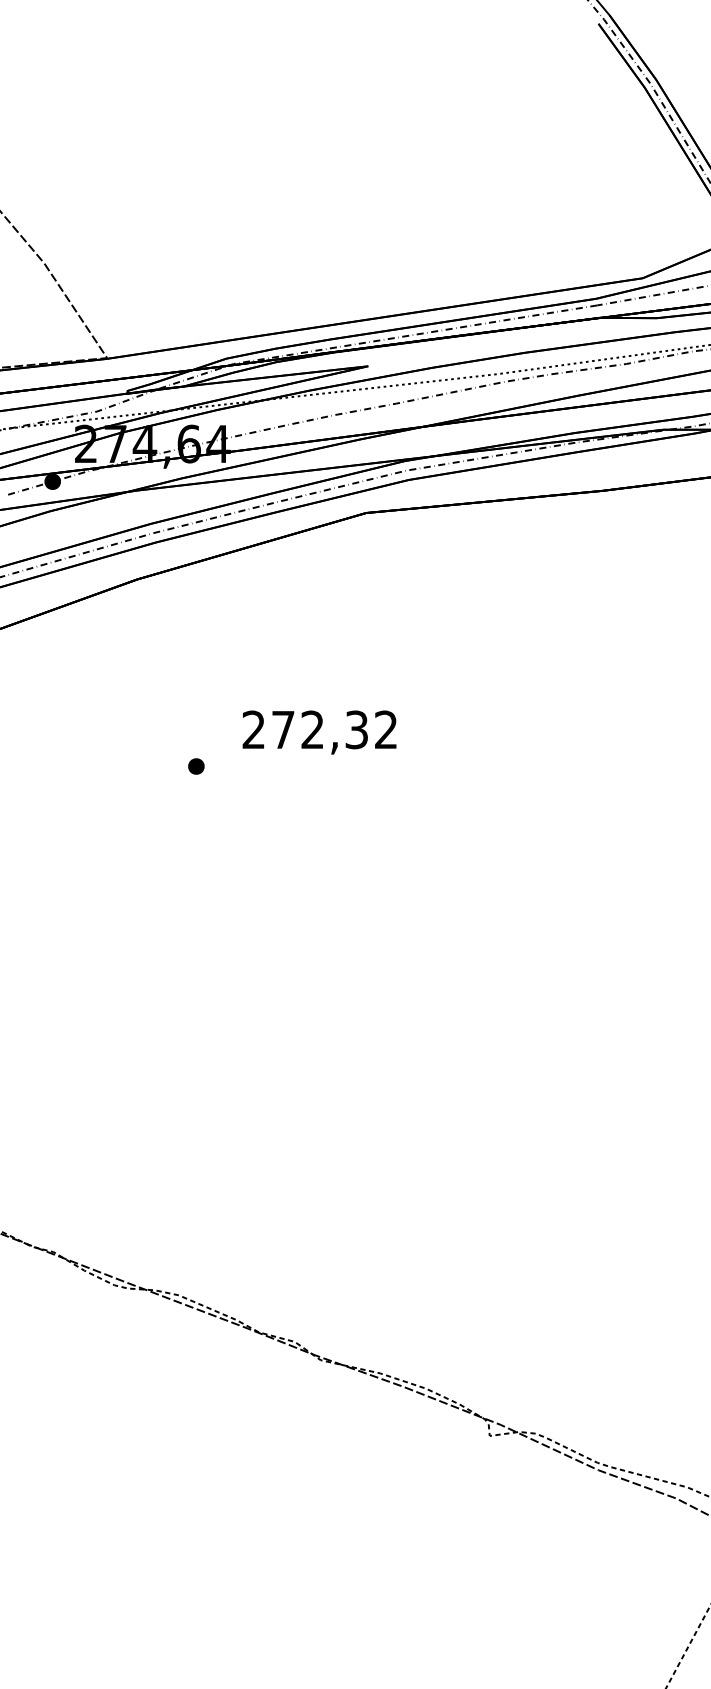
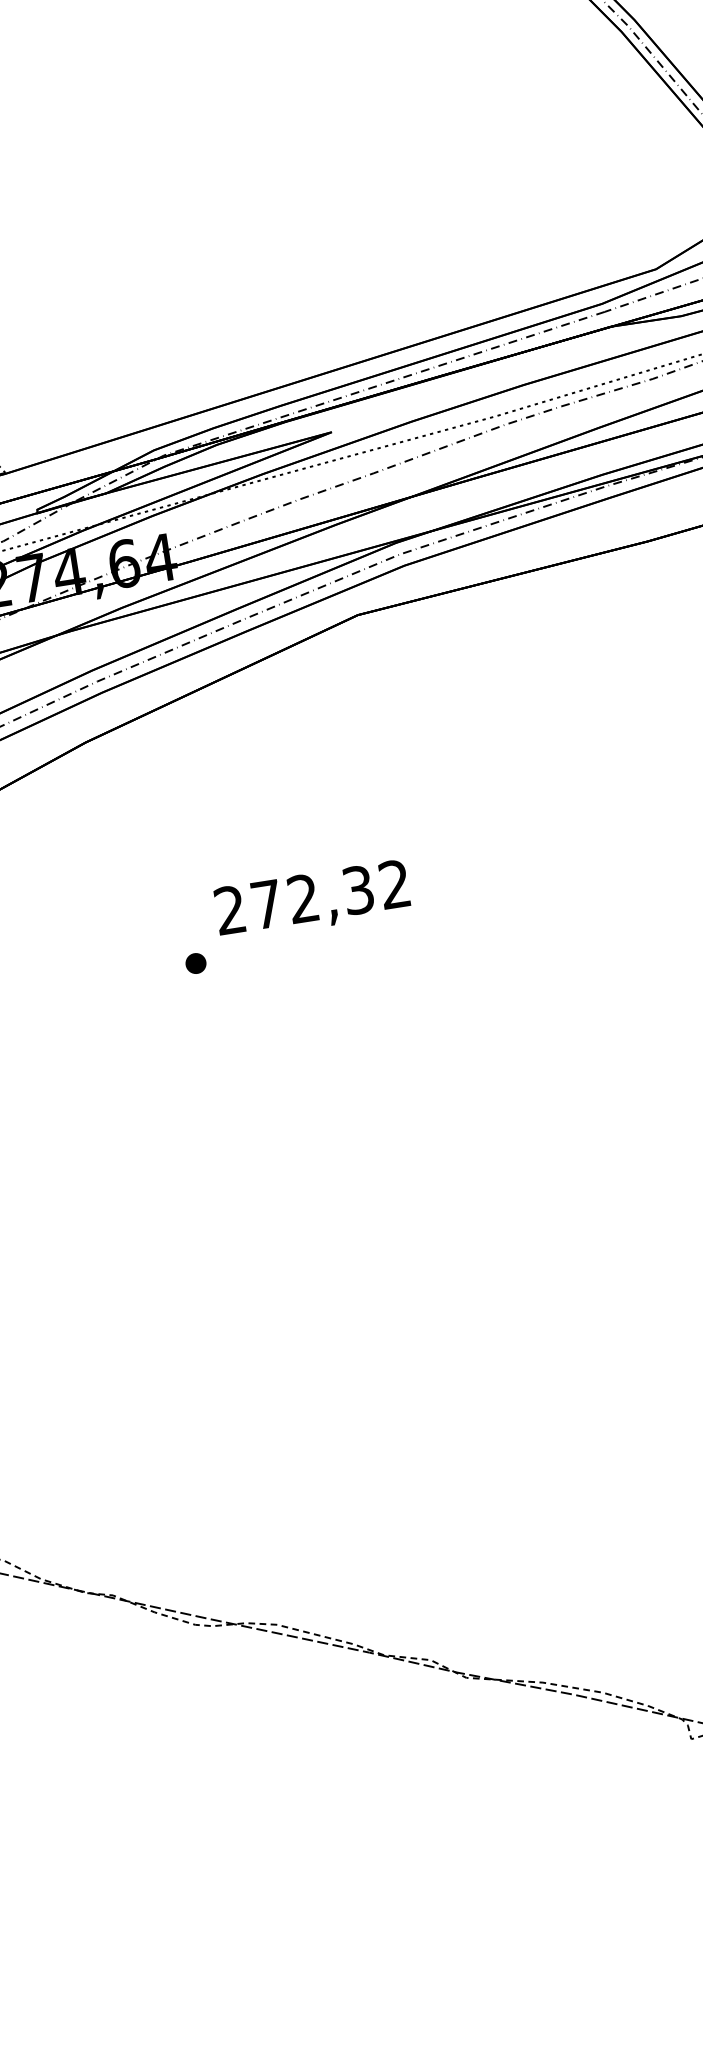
text: (319, 732) -> (312, 900), moved

